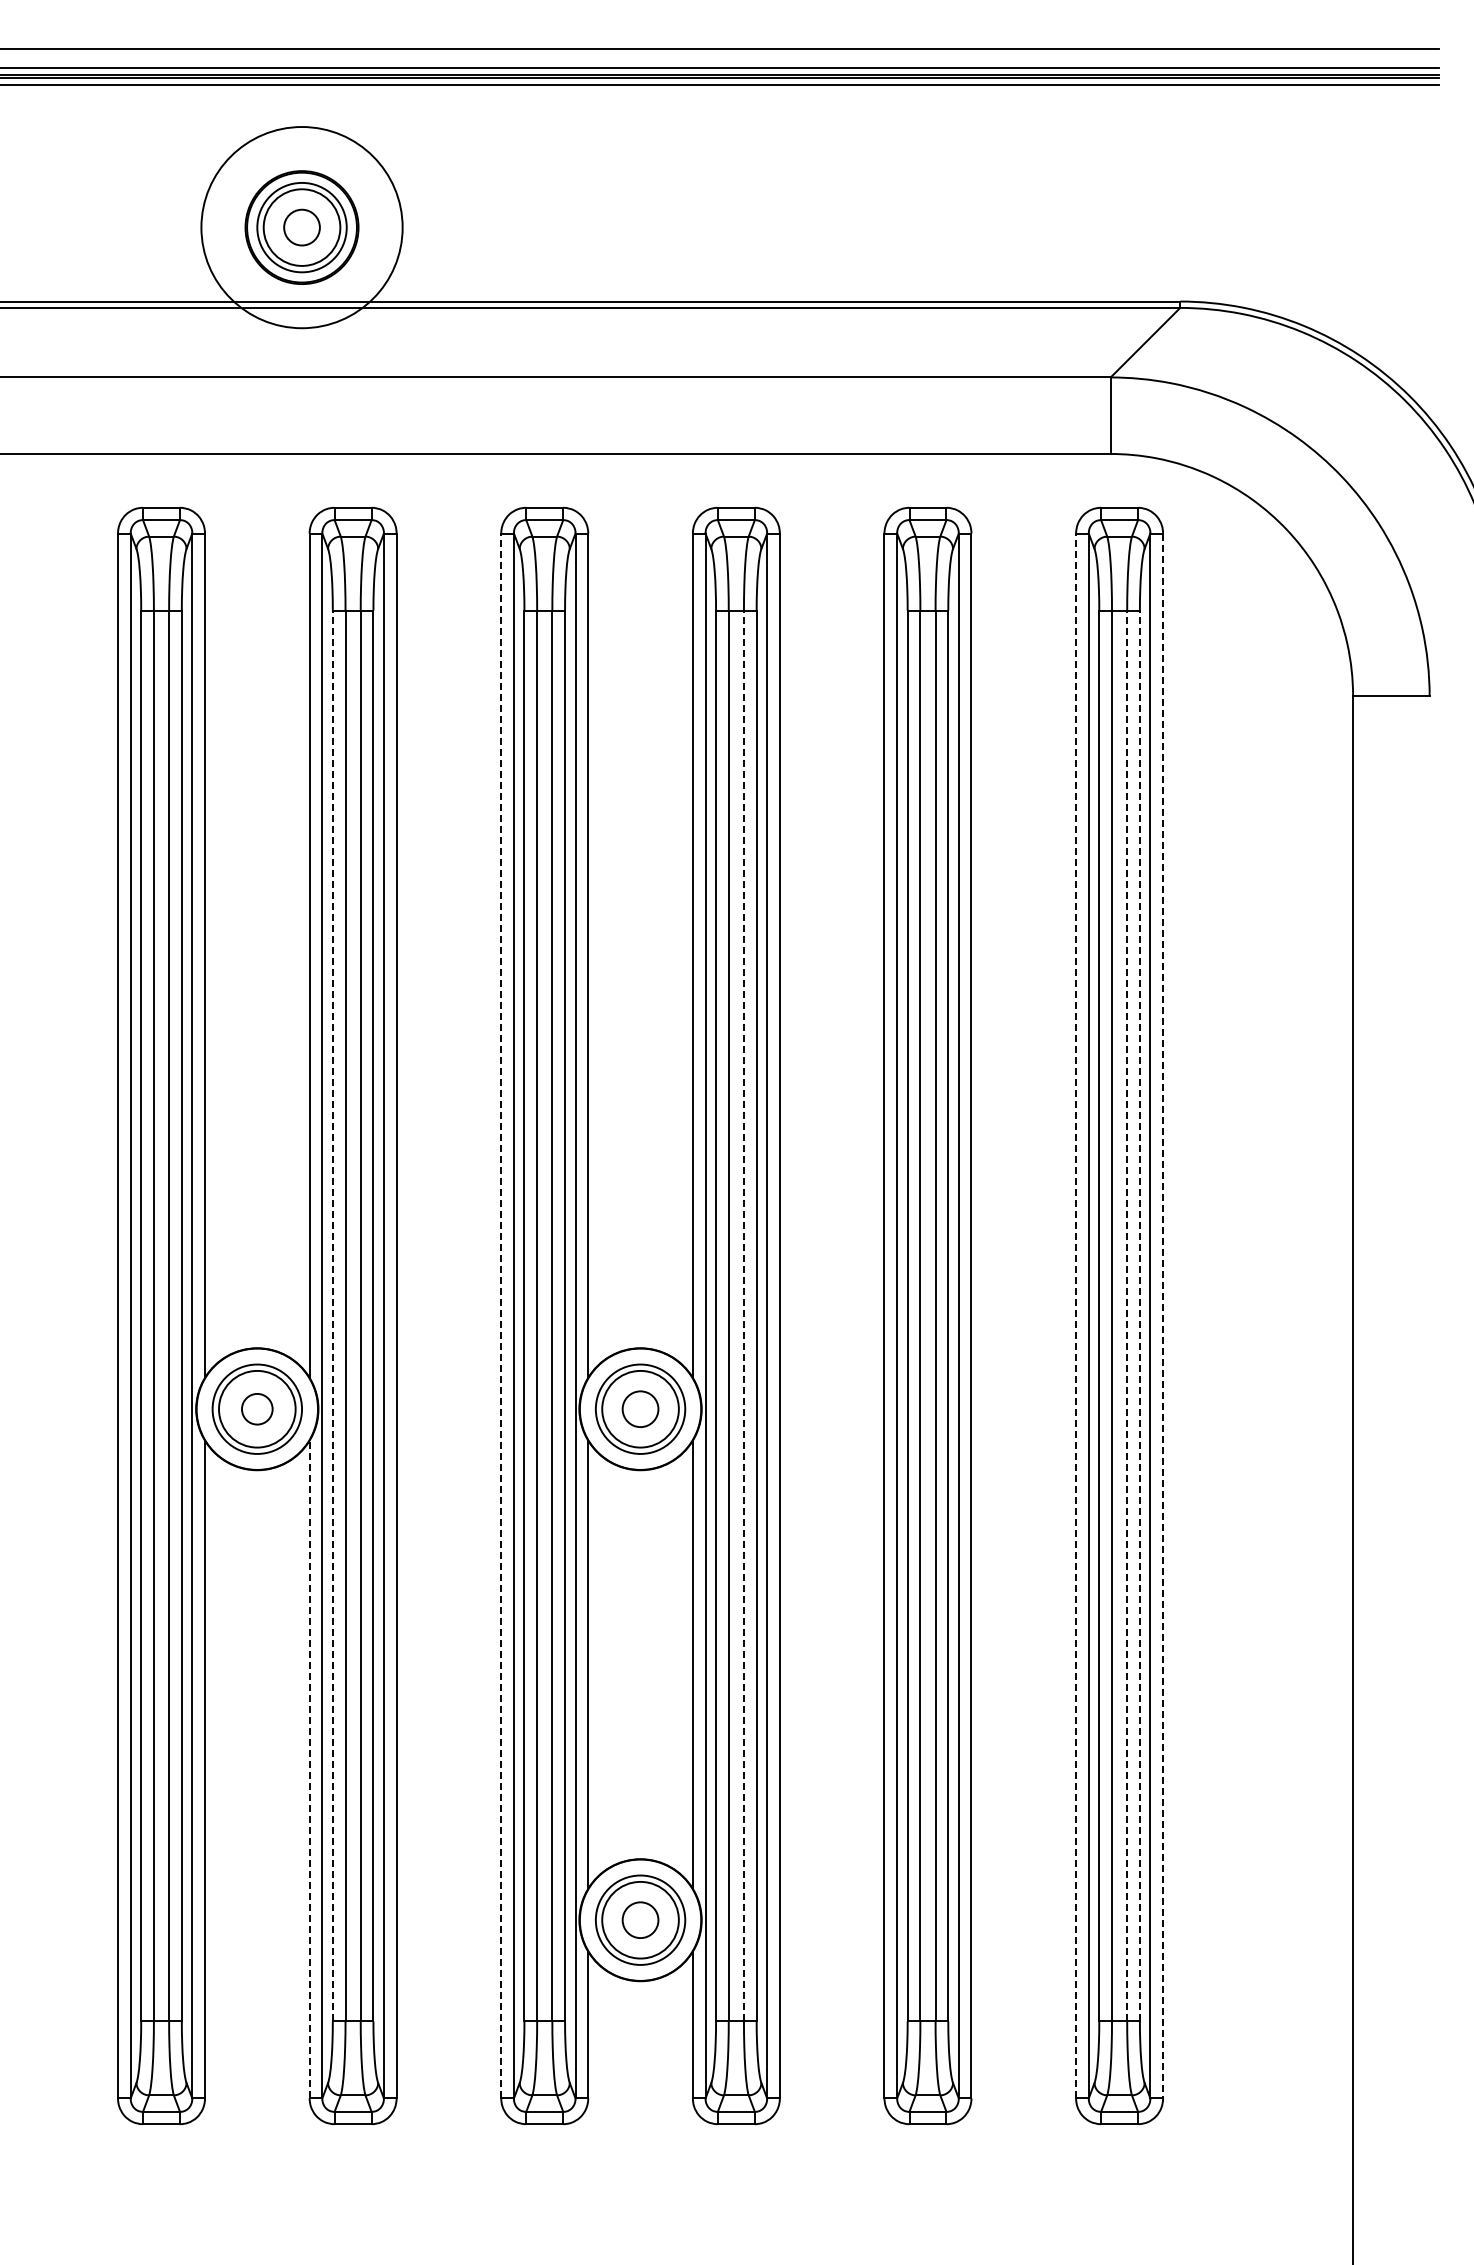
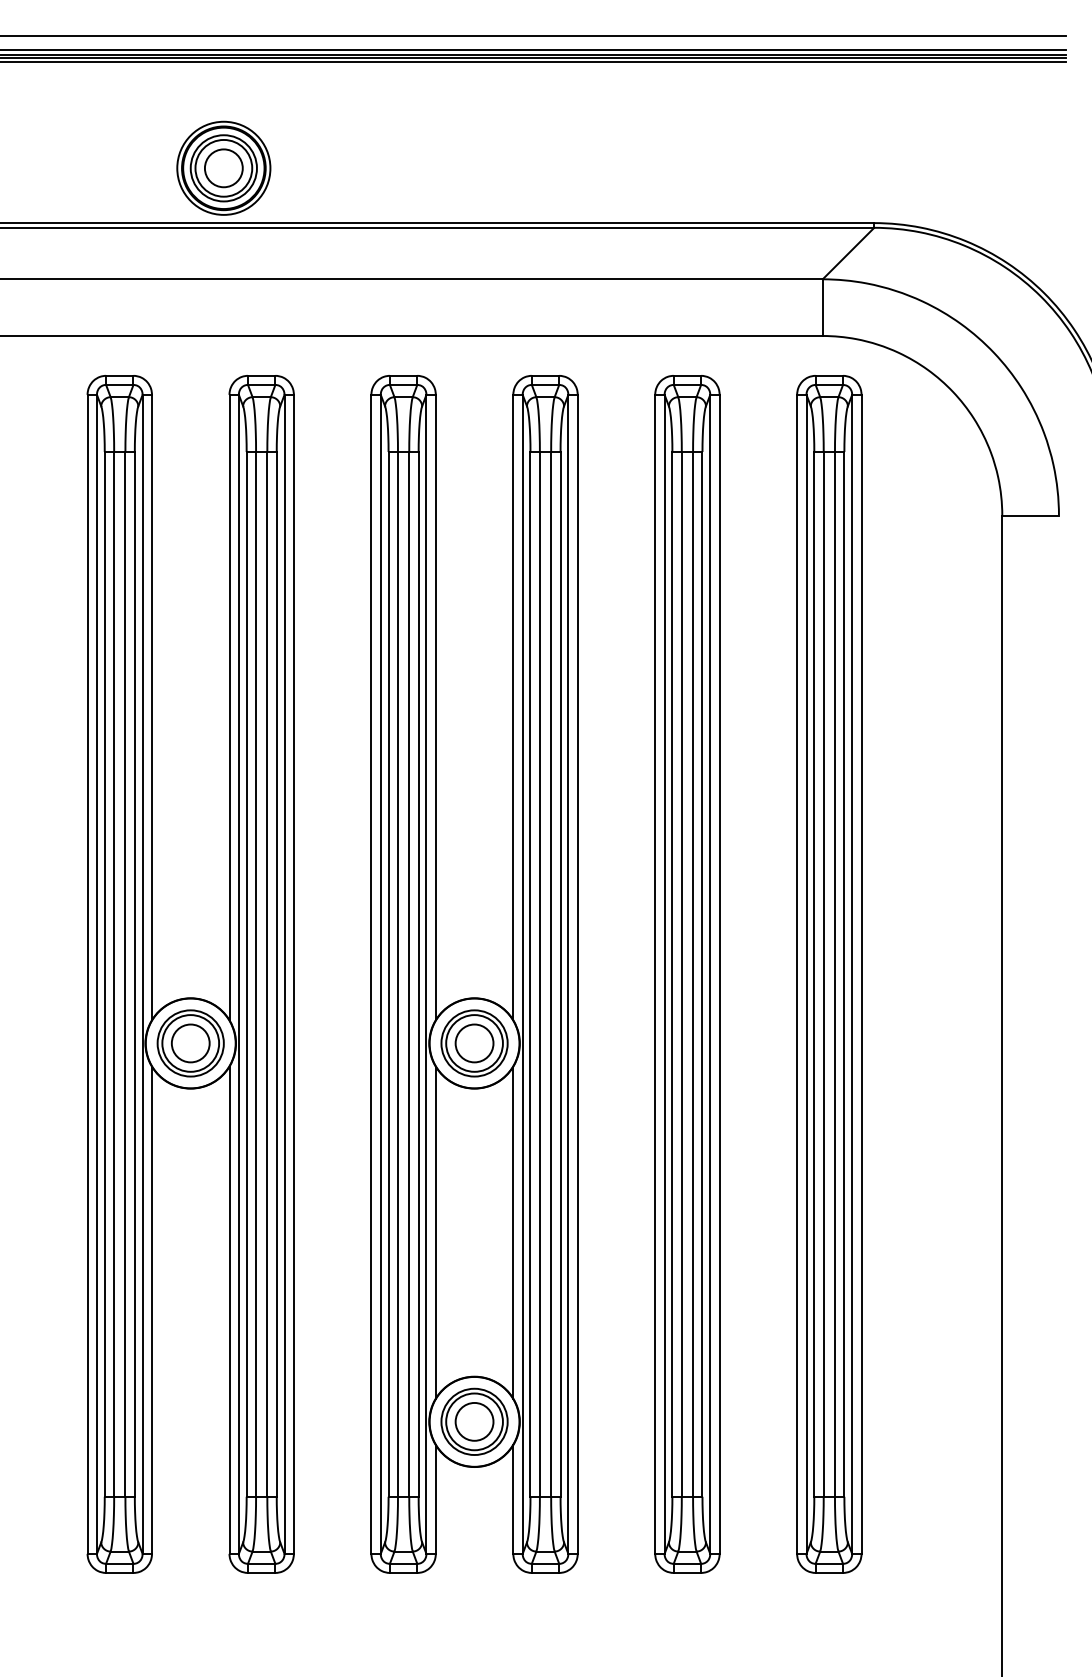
circle: (301, 227) -> (223, 168), size x0.62
circle: (301, 227) -> (223, 168), size x1.43
line: (332, 1315) -> (246, 974), dashed -> solid
line: (501, 1315) -> (371, 974), dashed -> solid
line: (743, 1315) -> (550, 974), dashed -> solid
line: (1076, 1315) -> (797, 974), dashed -> solid
line: (1127, 1315) -> (835, 974), dashed -> solid
line: (1139, 1315) -> (844, 974), dashed -> solid
line: (1163, 1316) -> (861, 974), dashed -> solid
circle: (256, 1408) -> (190, 1042), size x1.67
circle: (640, 1408) -> (474, 1042), size x1.43
line: (309, 1769) -> (229, 1310), dashed -> solid
circle: (640, 1919) -> (474, 1421), size x1.43

